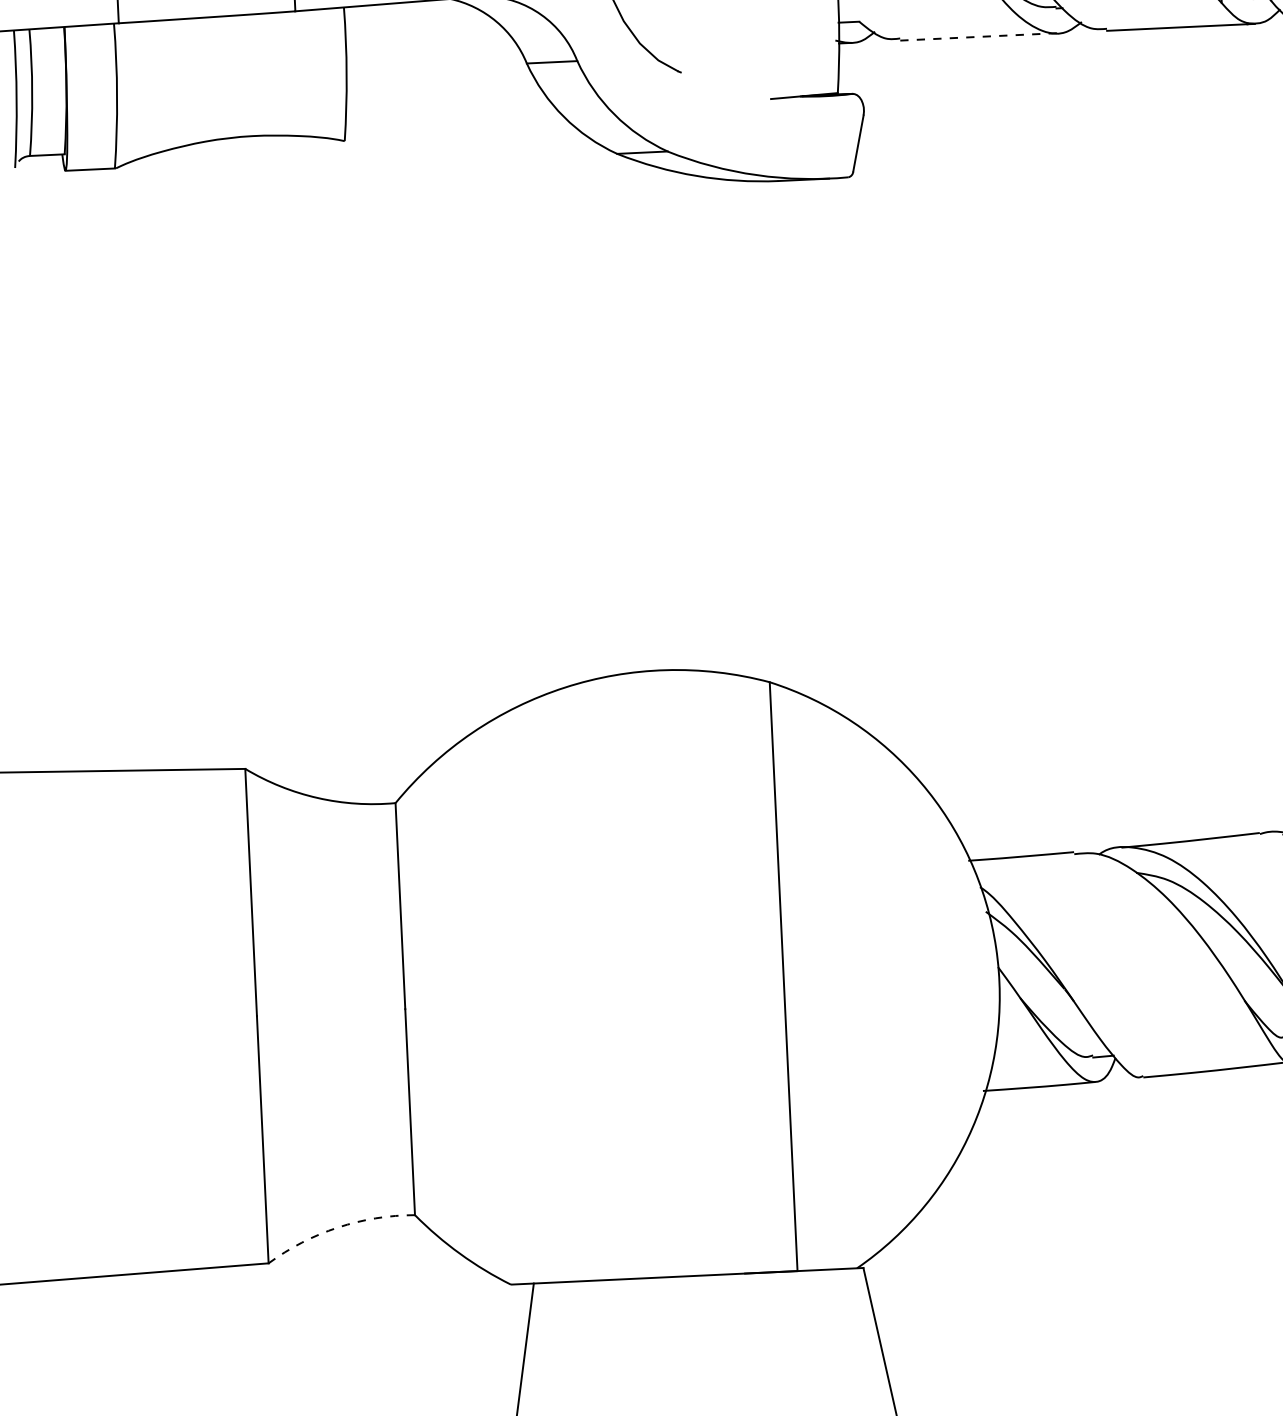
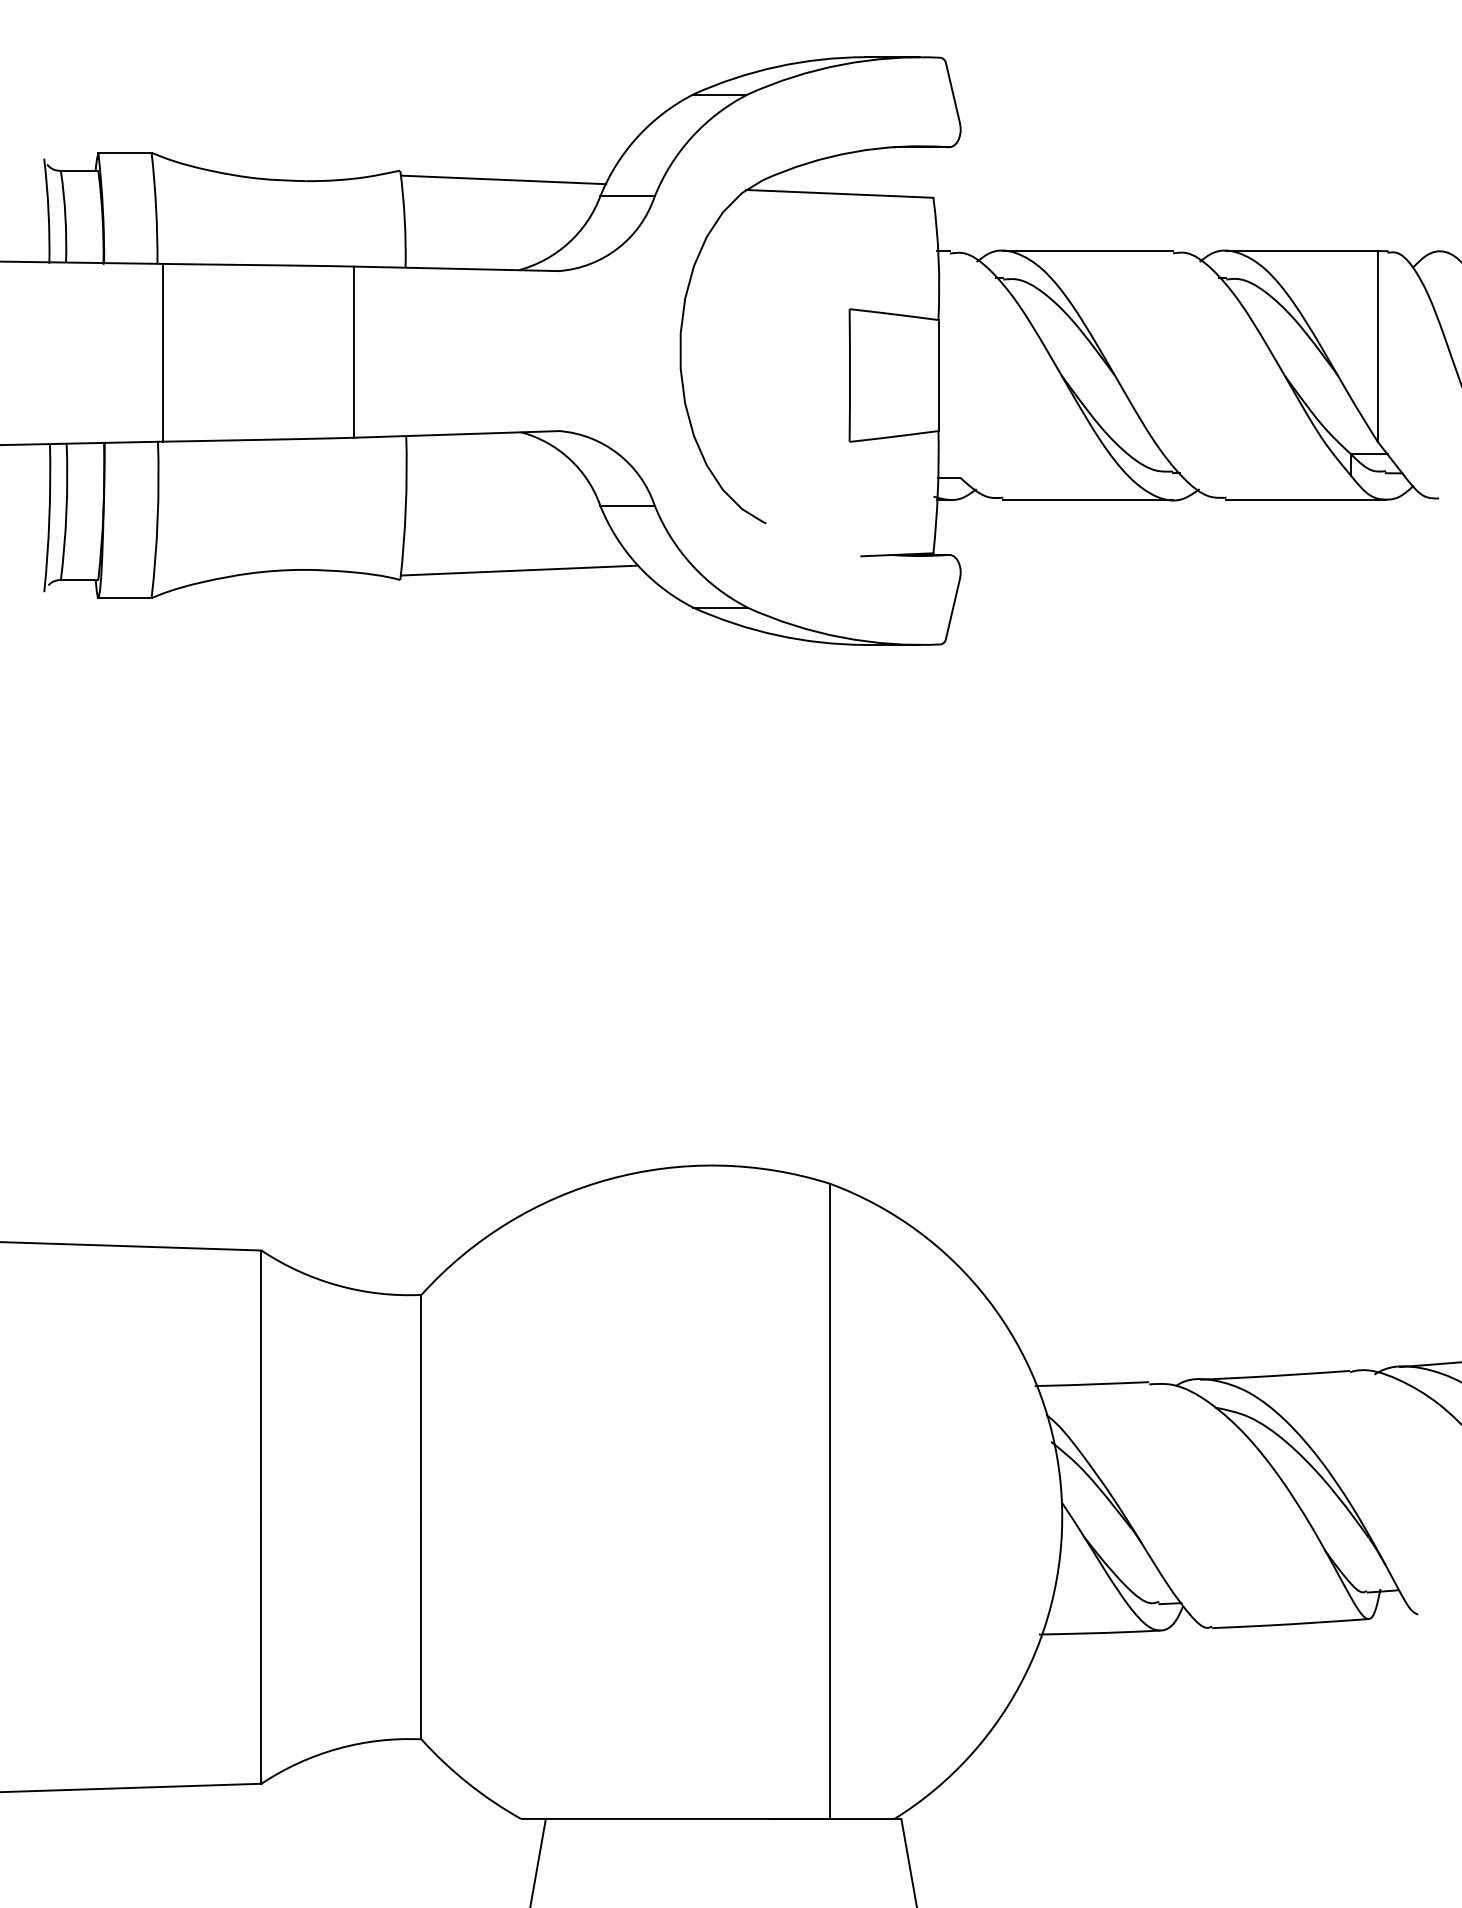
line: (979, 36) -> (1088, 499), dashed -> solid
line: (454, 127) -> (519, 570), added
arc: (337, 1227) -> (337, 1748), dashed -> solid

